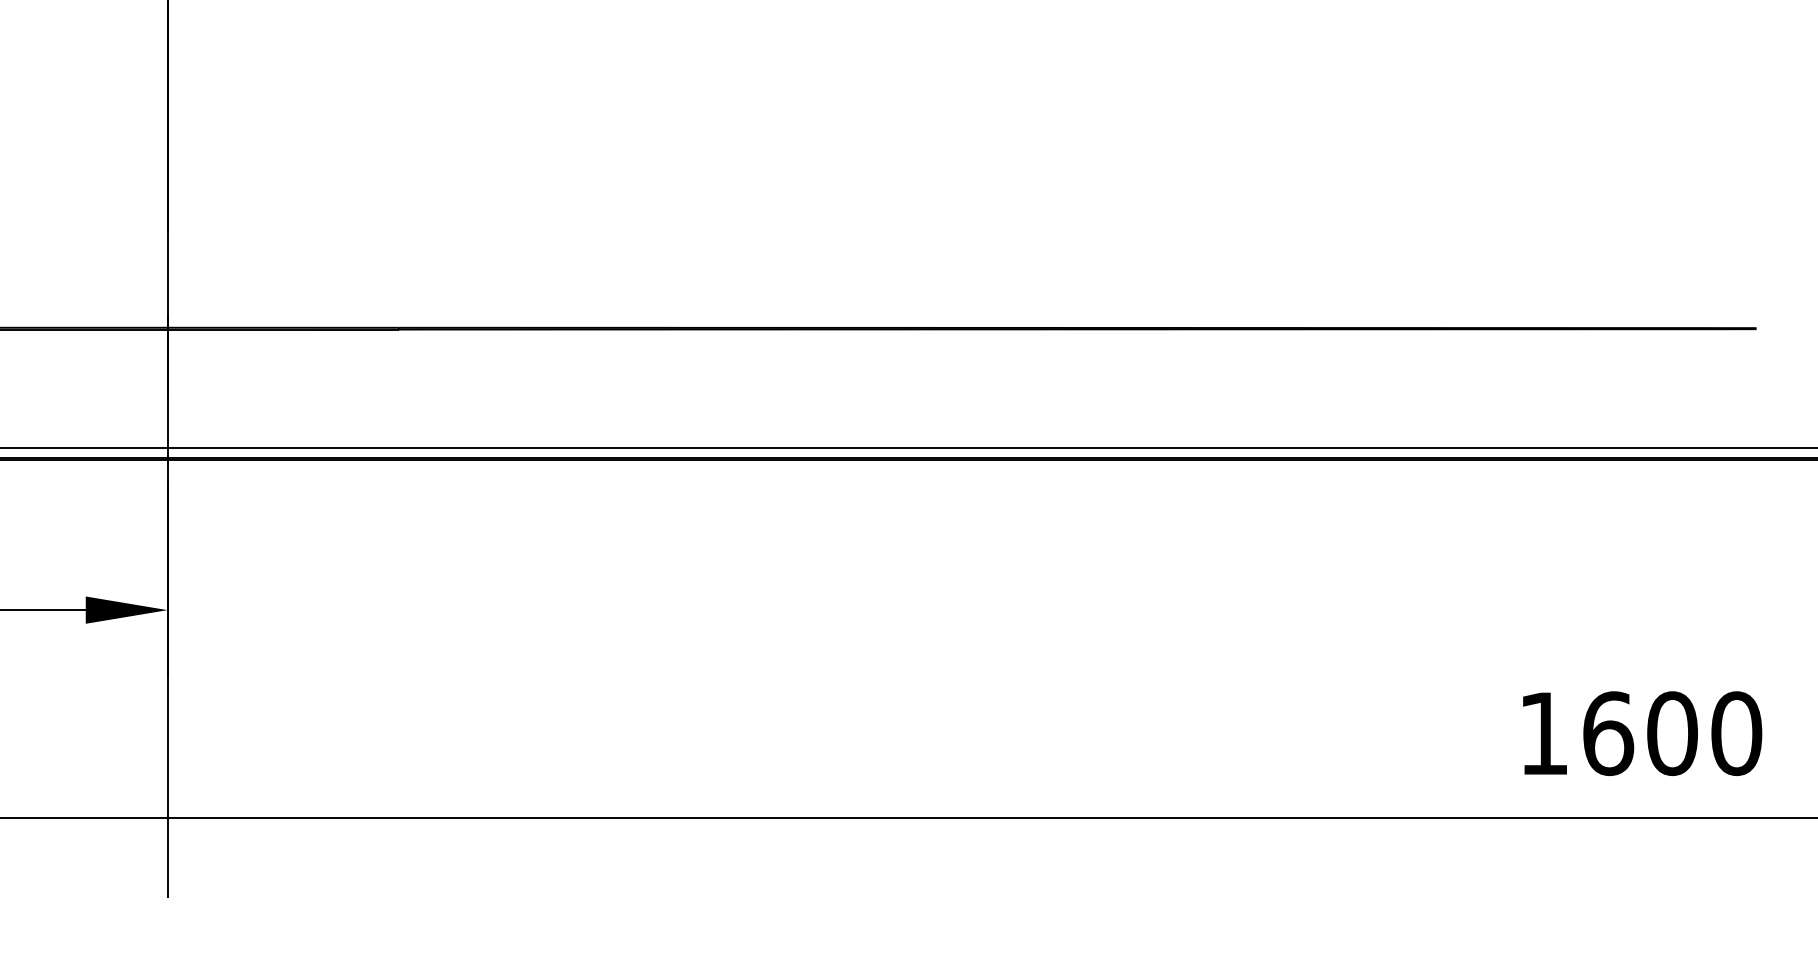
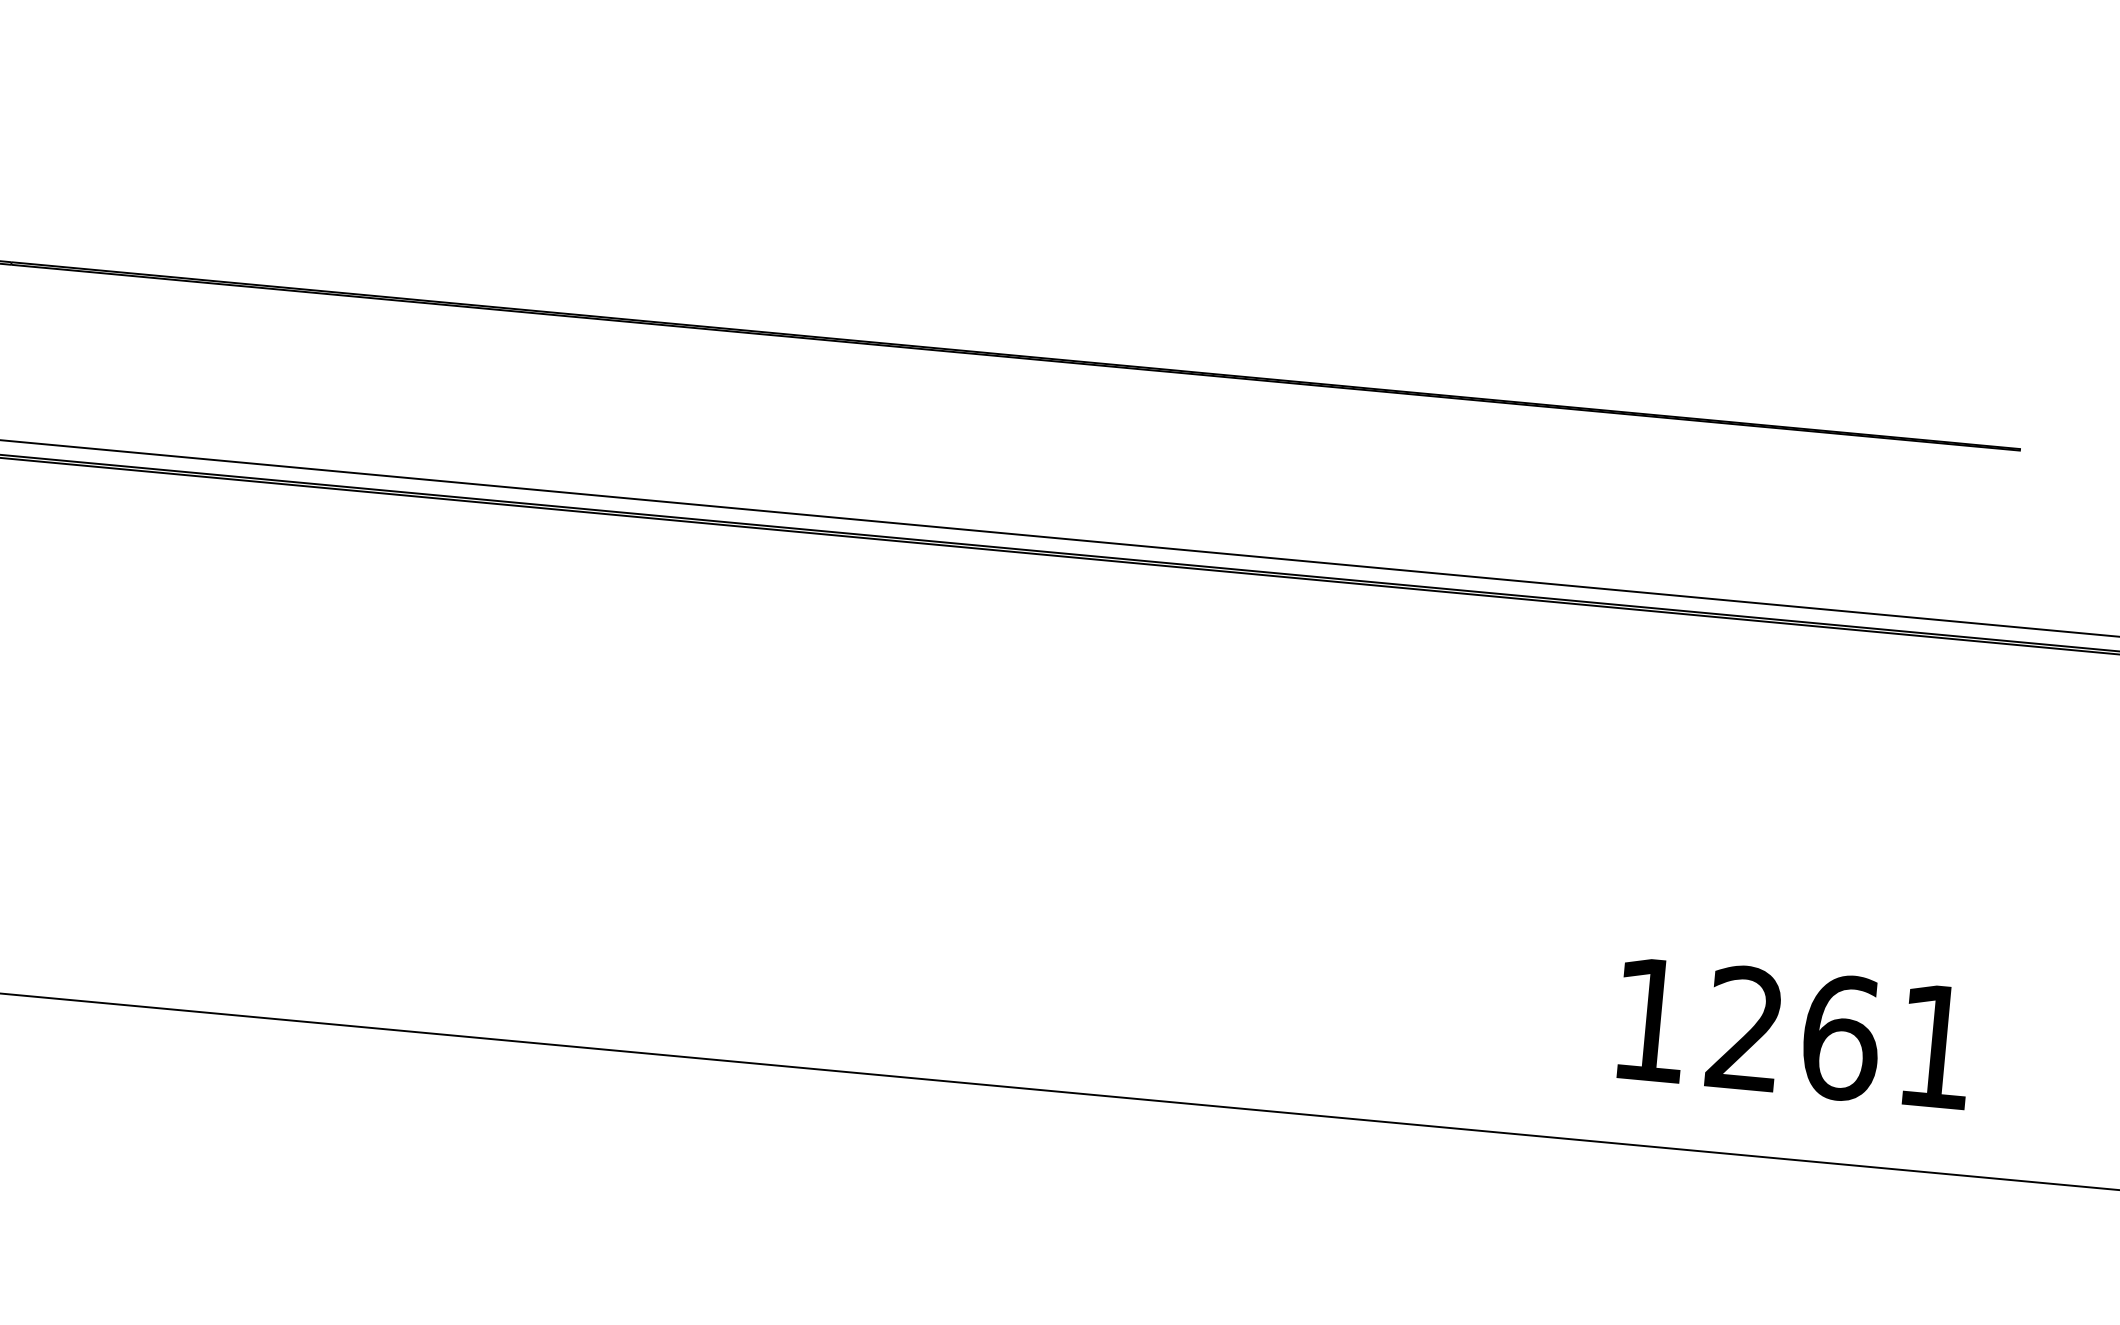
text: (1672, 733) -> (1841, 1037), 1600 -> 1261

